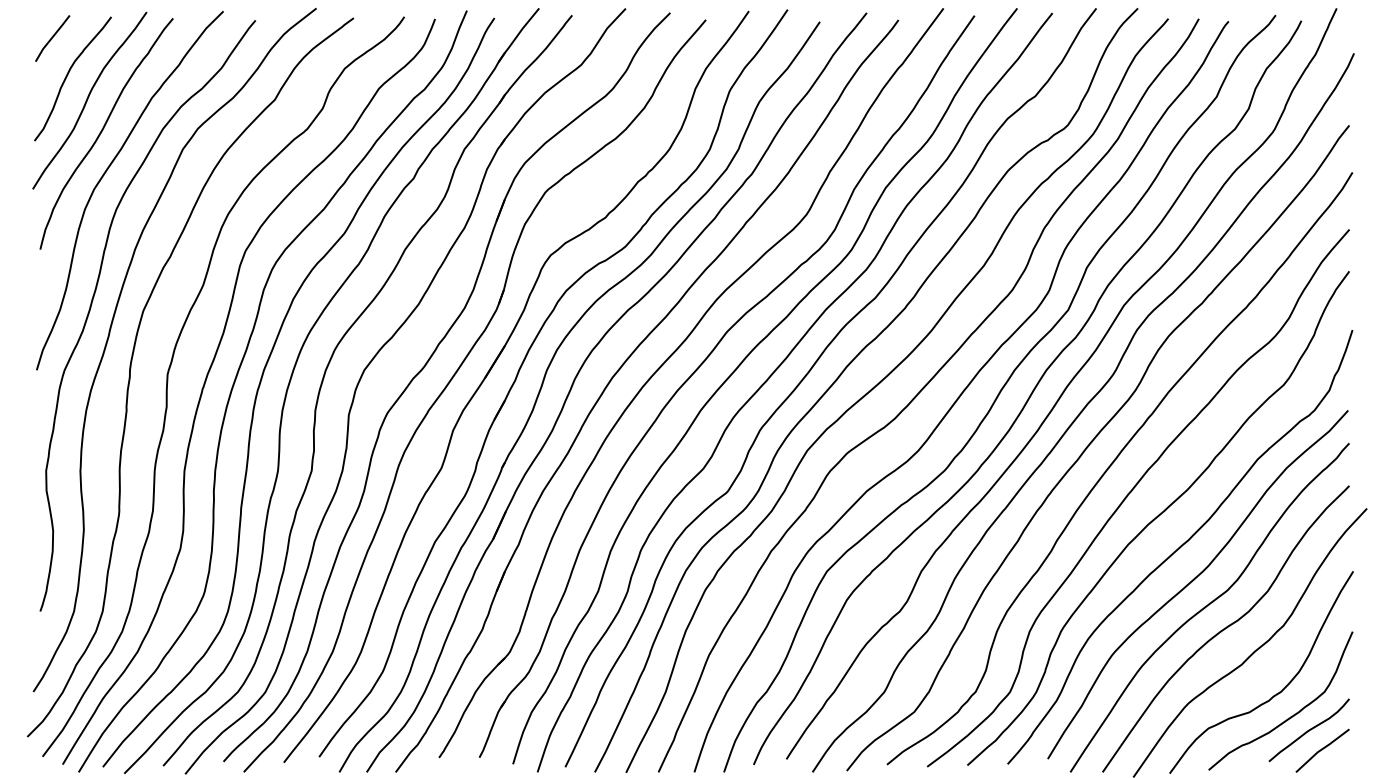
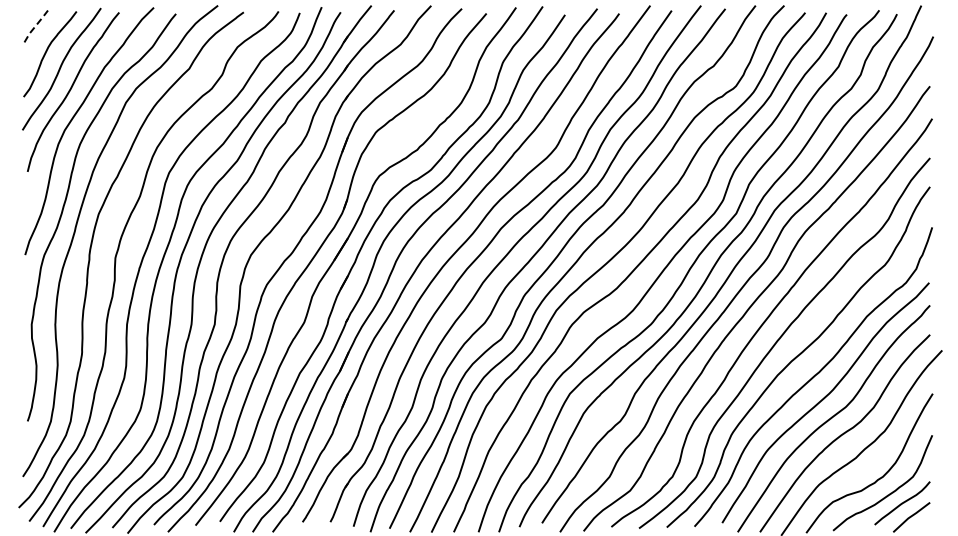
line: (51, 38) -> (35, 26), solid -> dashed

